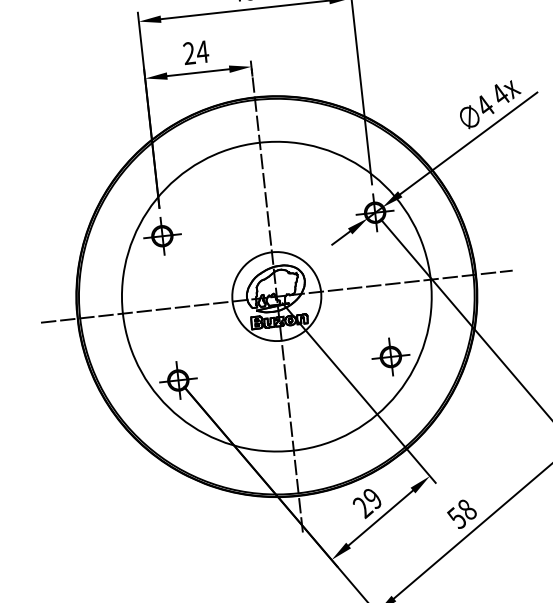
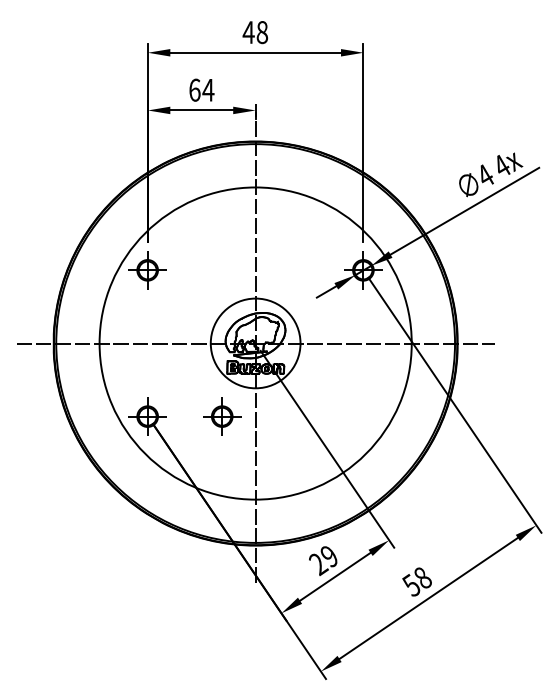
text: (188, 52) -> (194, 89), 24 -> 64
part: (391, 356) -> (222, 416), moved

